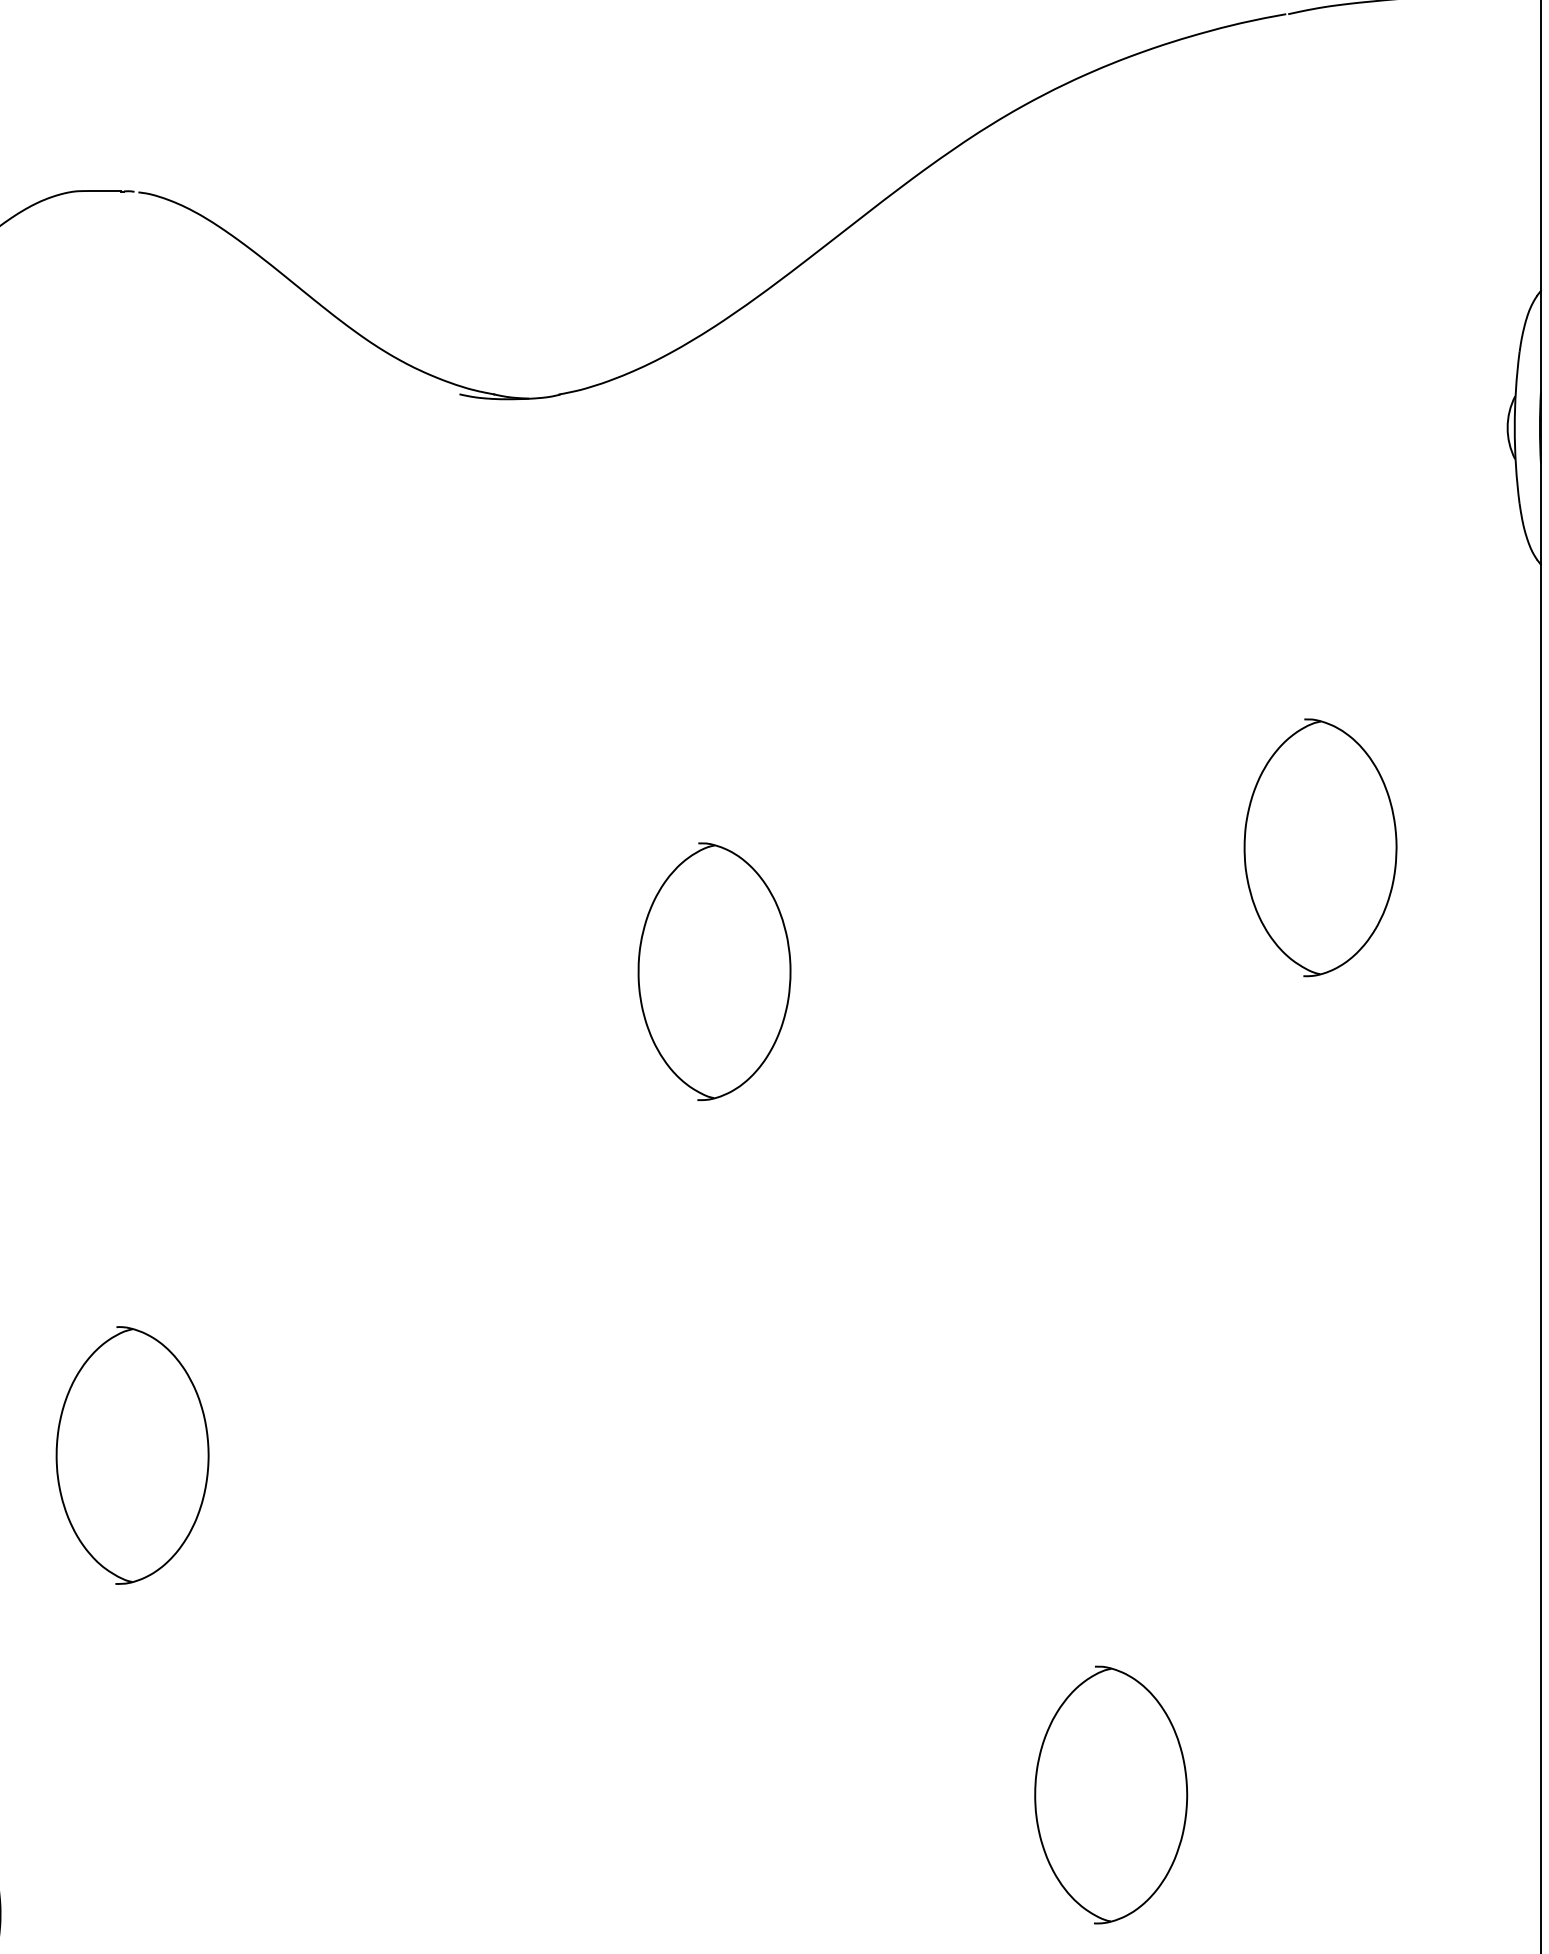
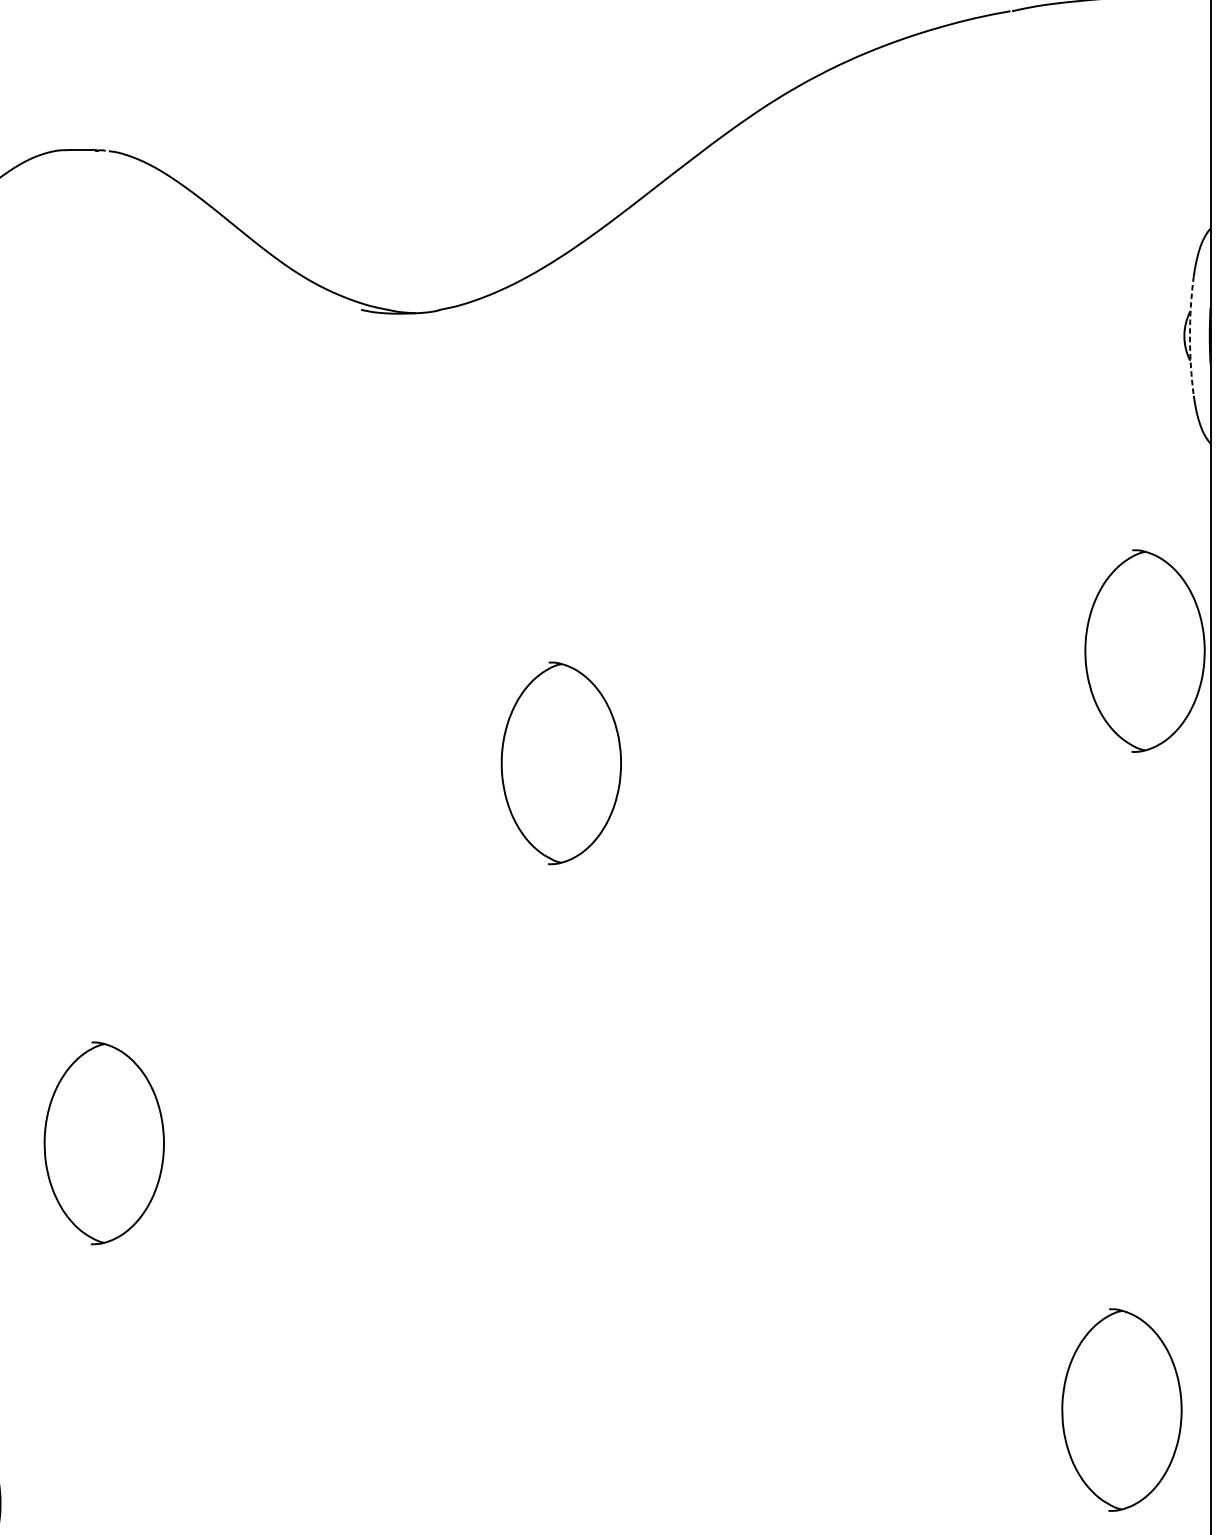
arc: (1514, 427) -> (1189, 335), solid -> dashed
part: (1320, 847) -> (1144, 650), moved
part: (1111, 1794) -> (1122, 1409), moved

